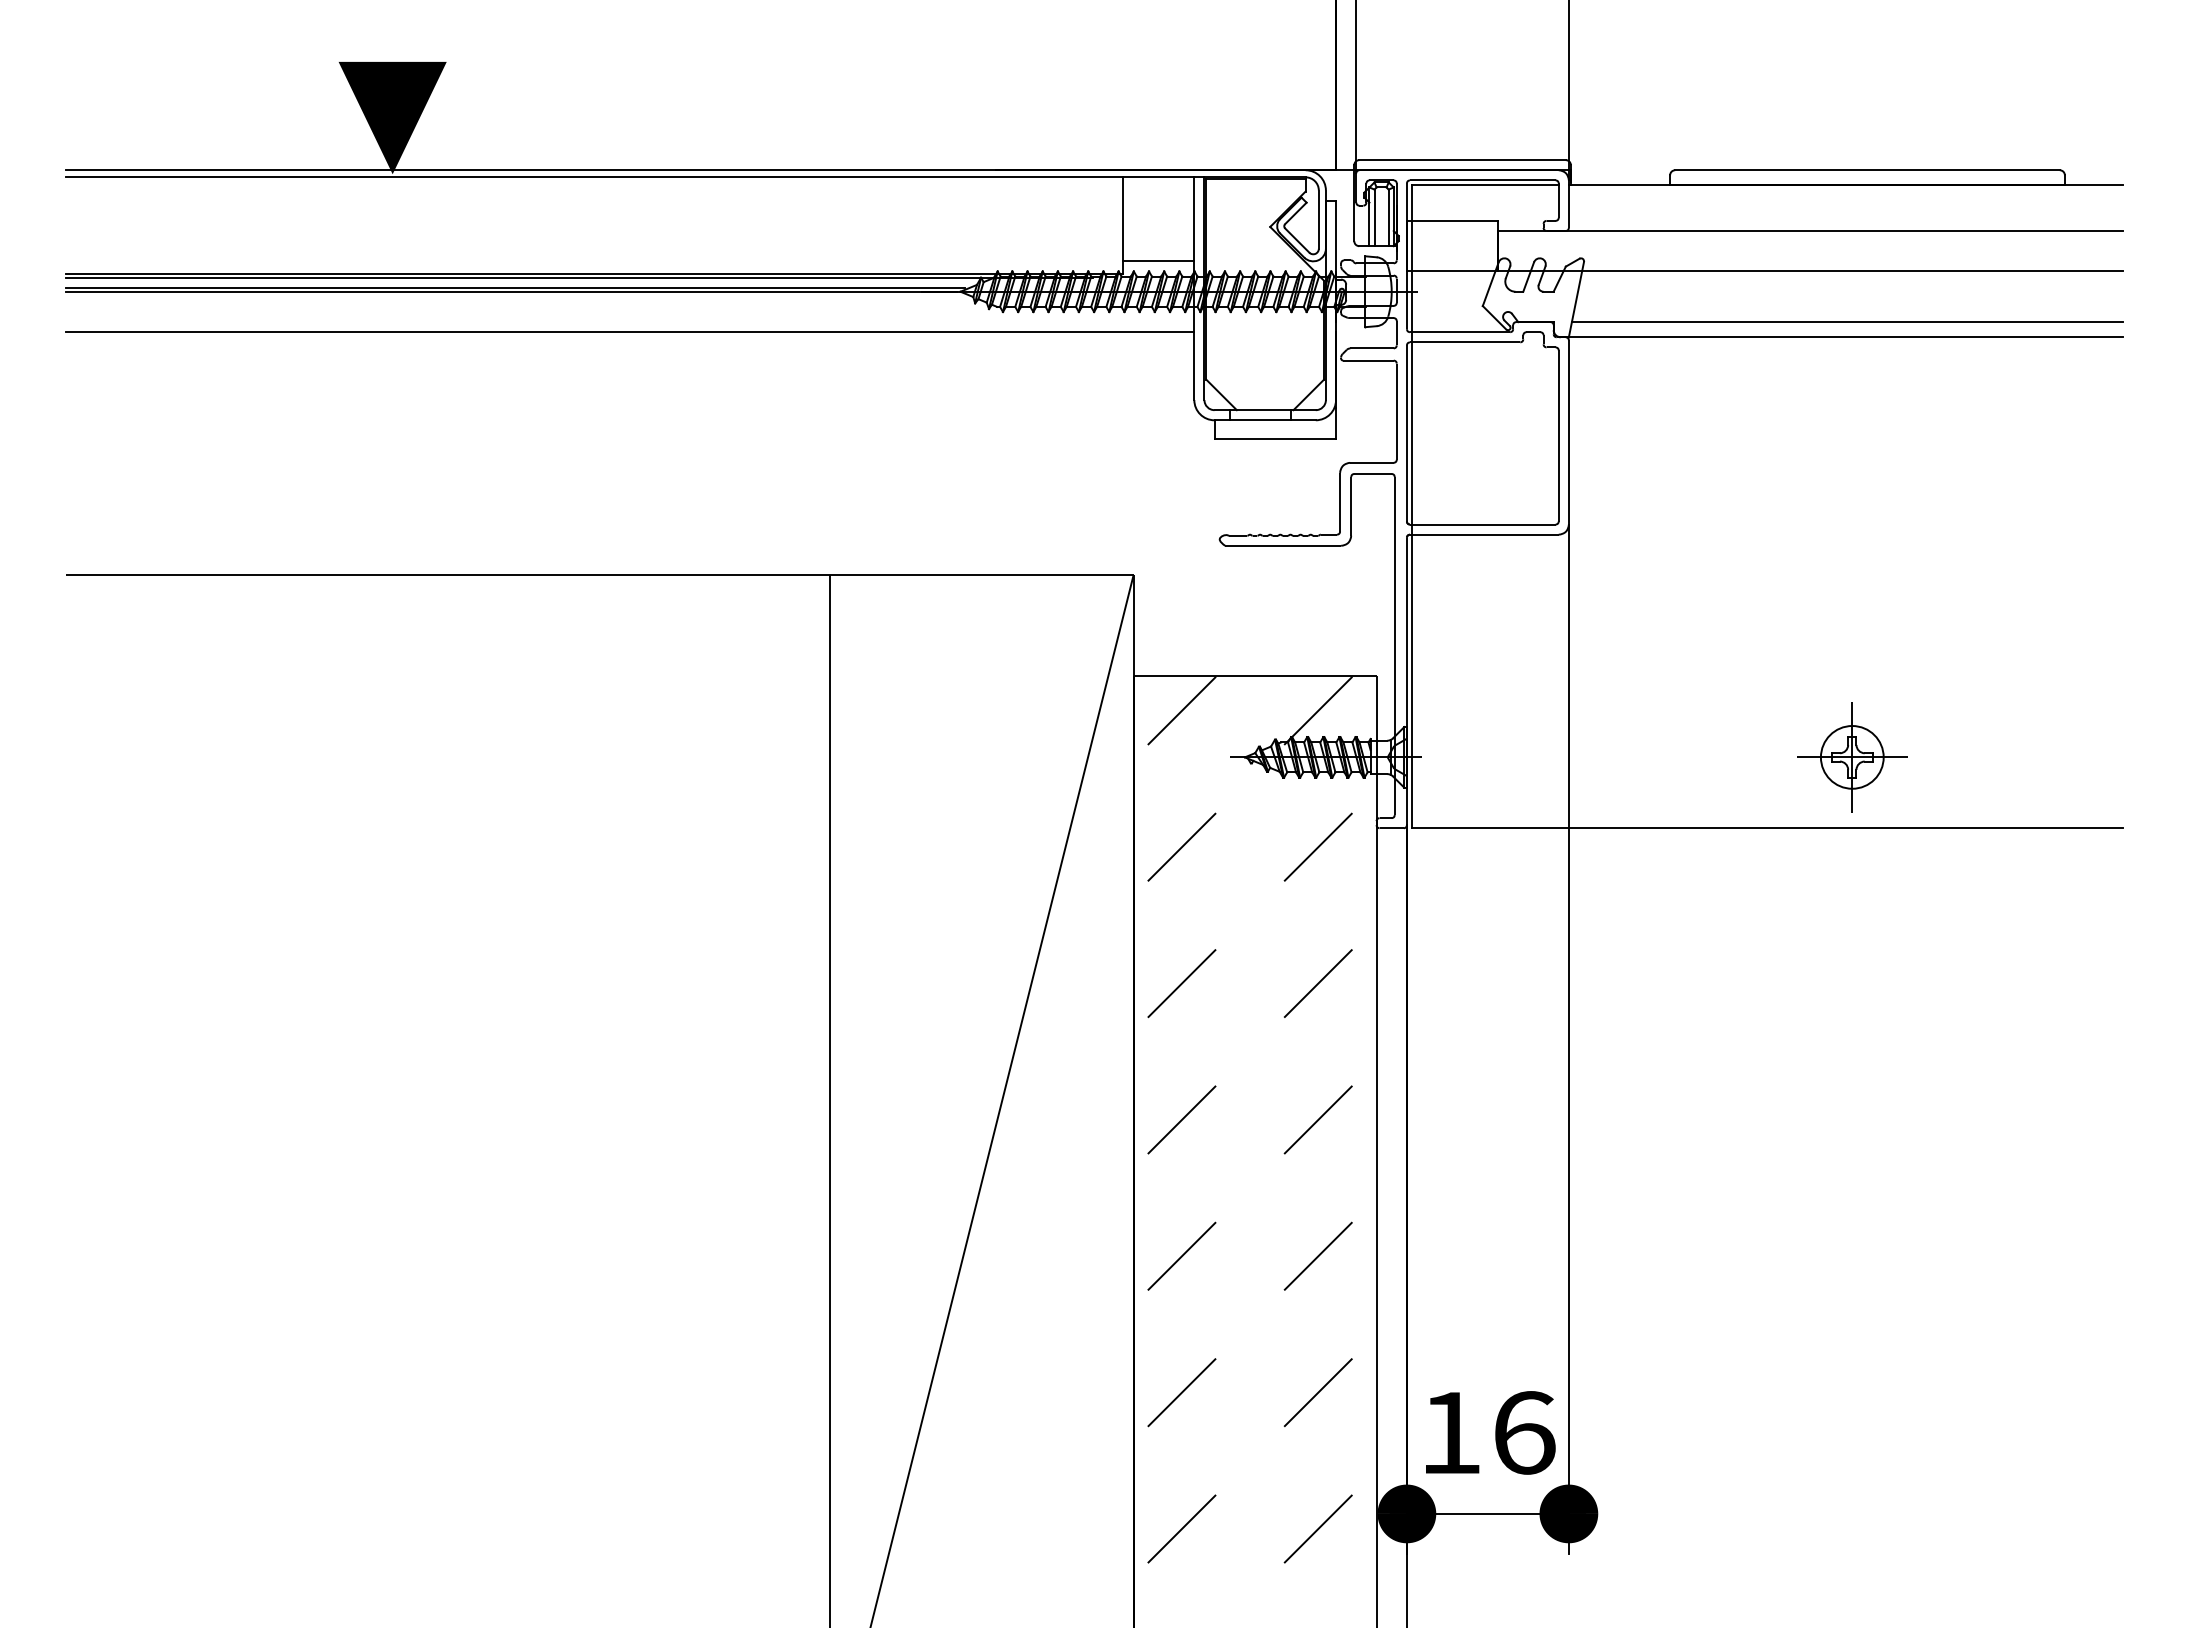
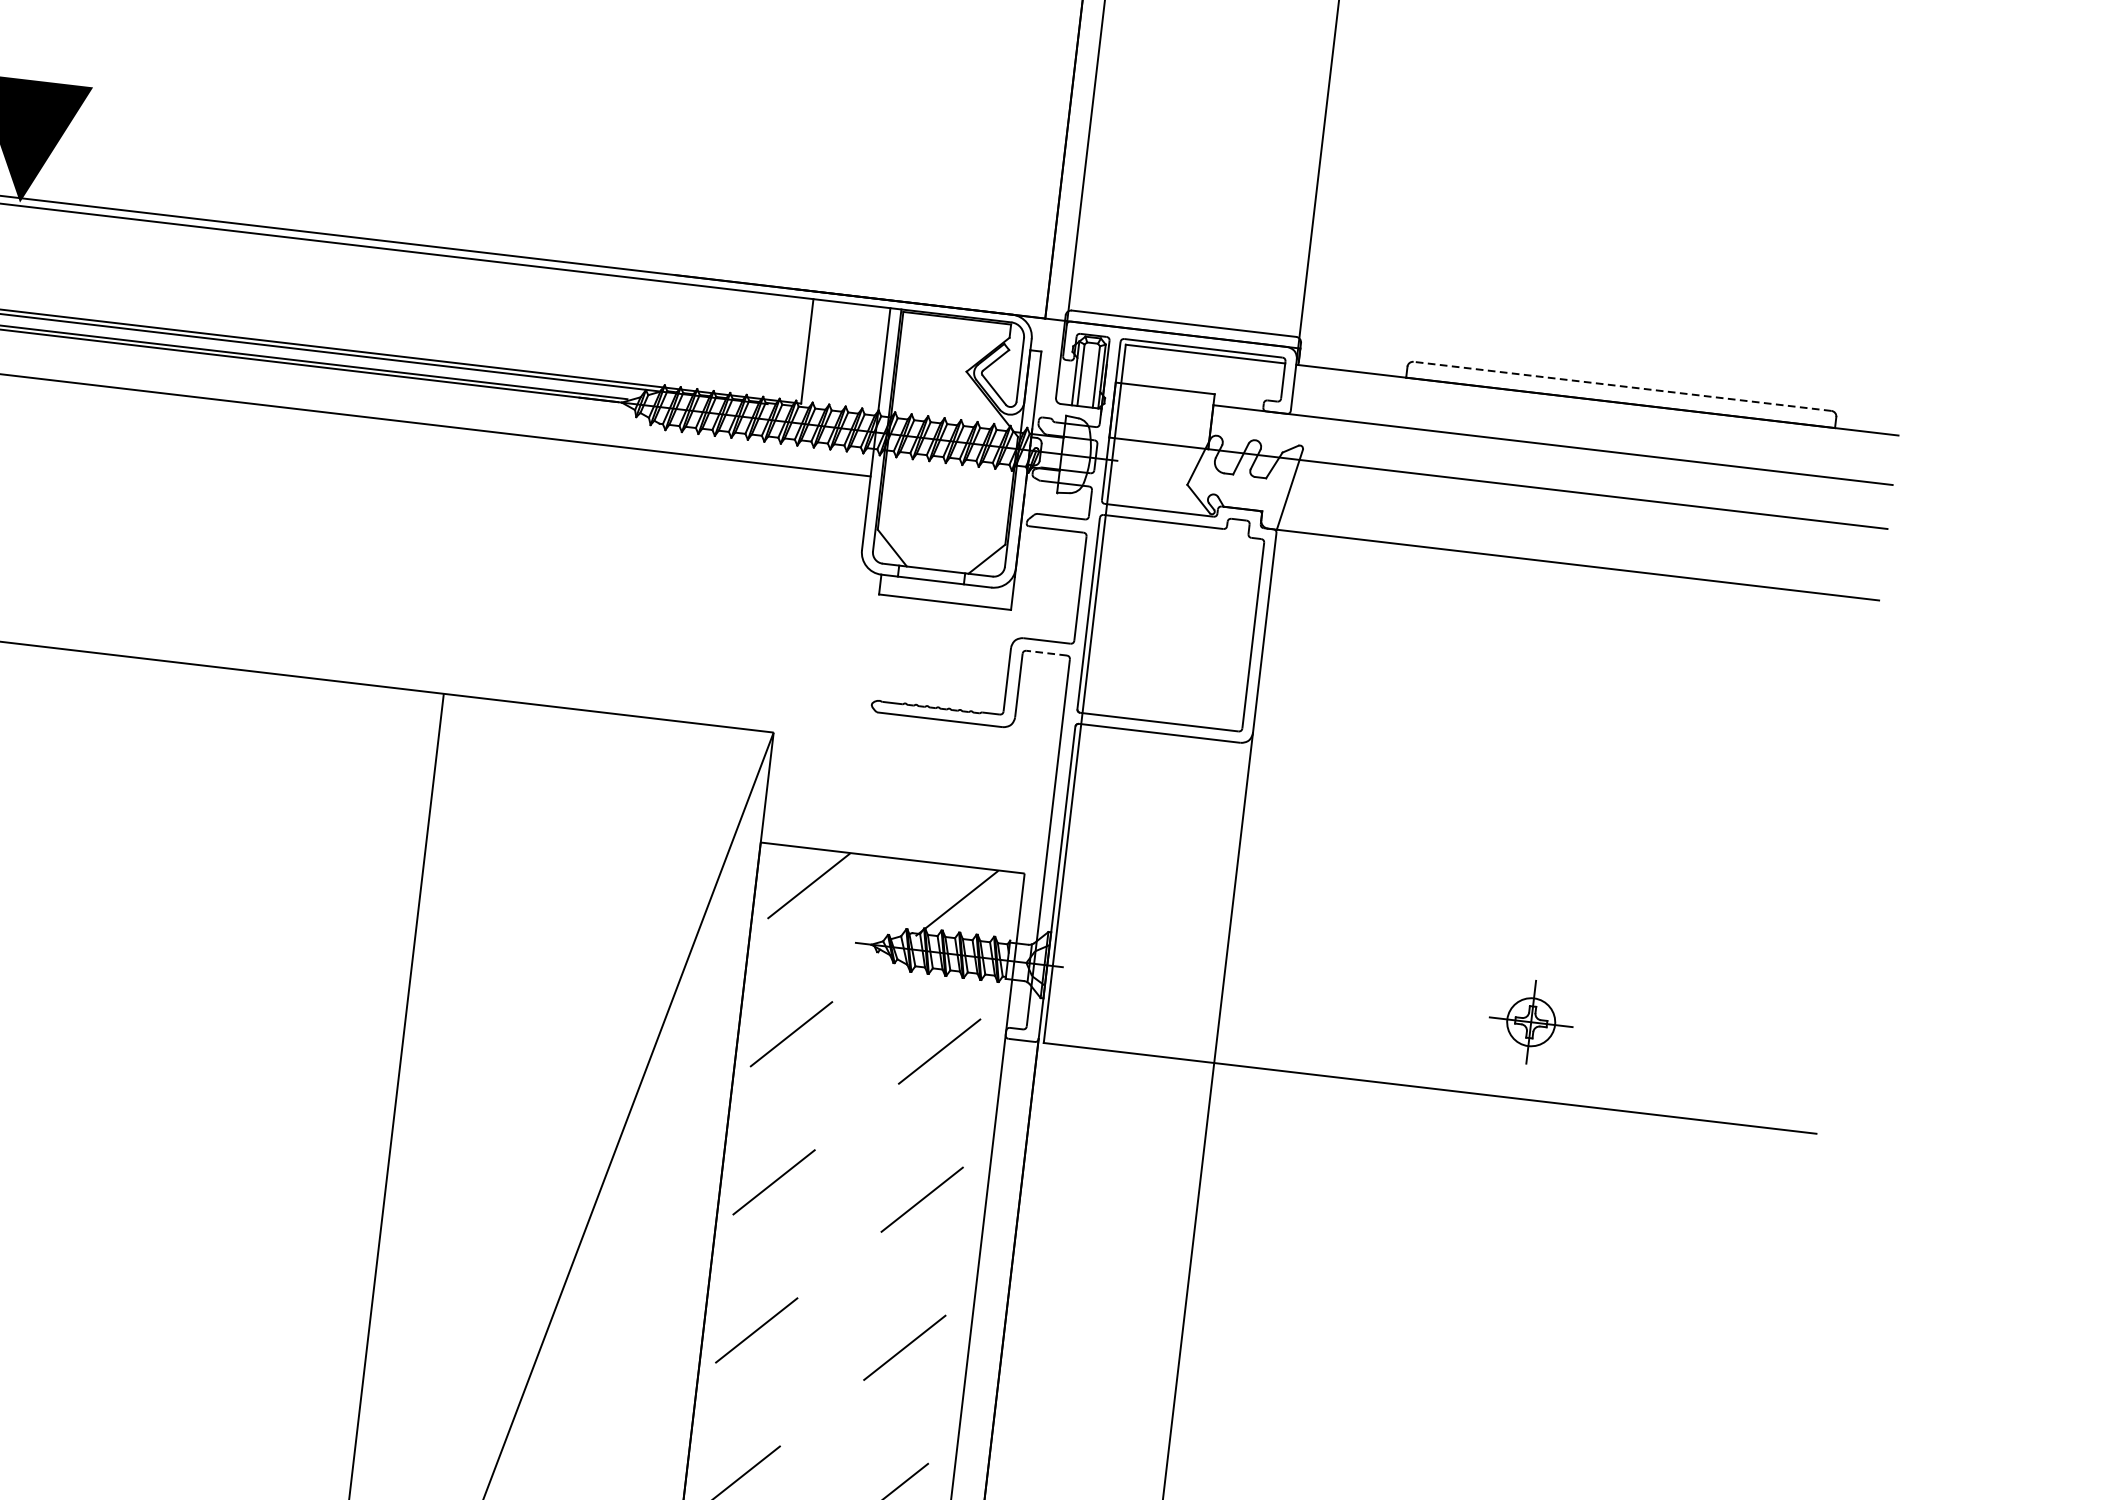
line: (1867, 170) -> (1622, 386), solid -> dashed
line: (1158, 261) -> (840, 395), removed
line: (1847, 322) -> (1581, 549), removed
line: (1373, 473) -> (1047, 652), solid -> dashed
part: (1852, 757) -> (1531, 1022), size x0.7

